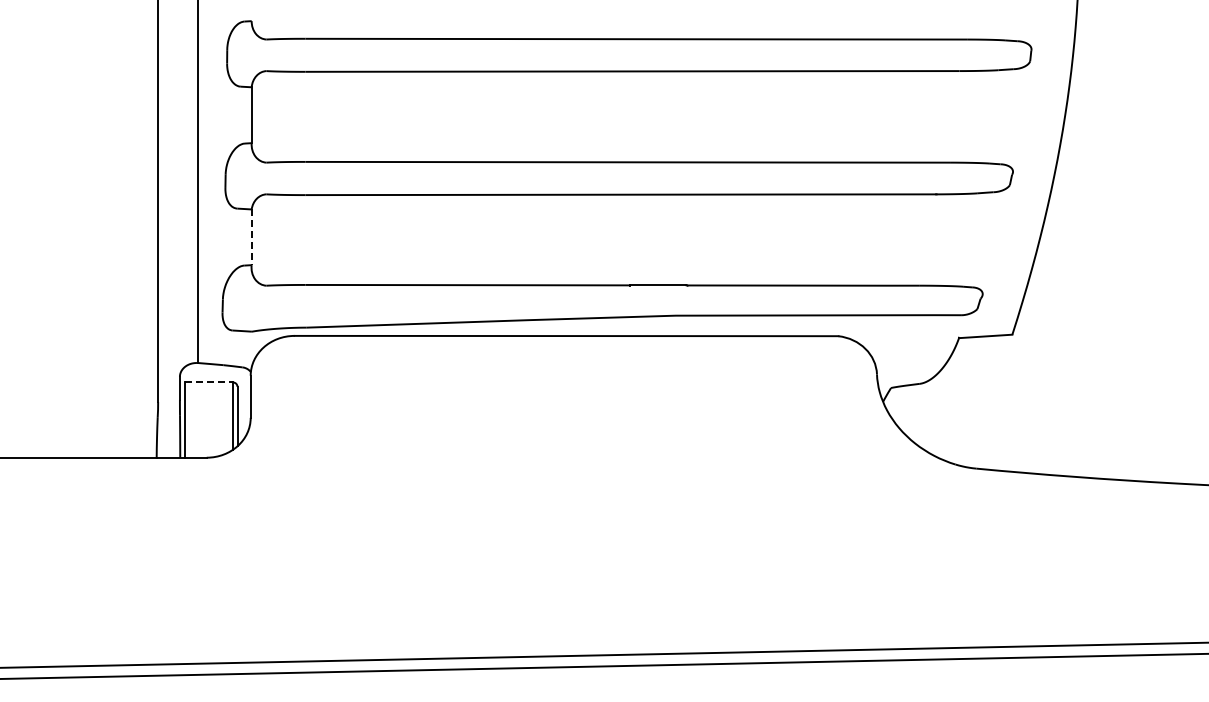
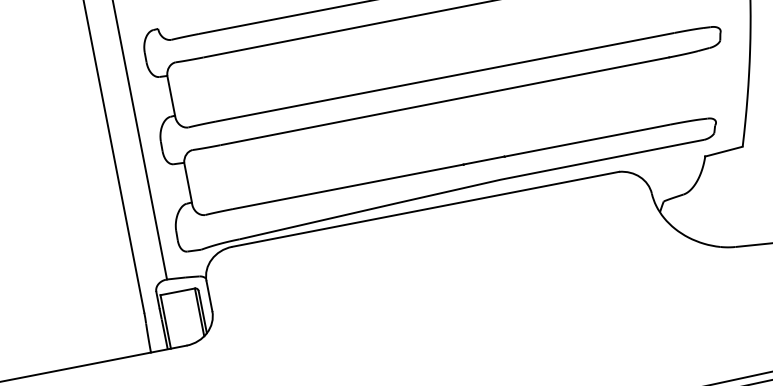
line: (251, 237) -> (187, 182), dashed -> solid
line: (209, 382) -> (178, 291), dashed -> solid

